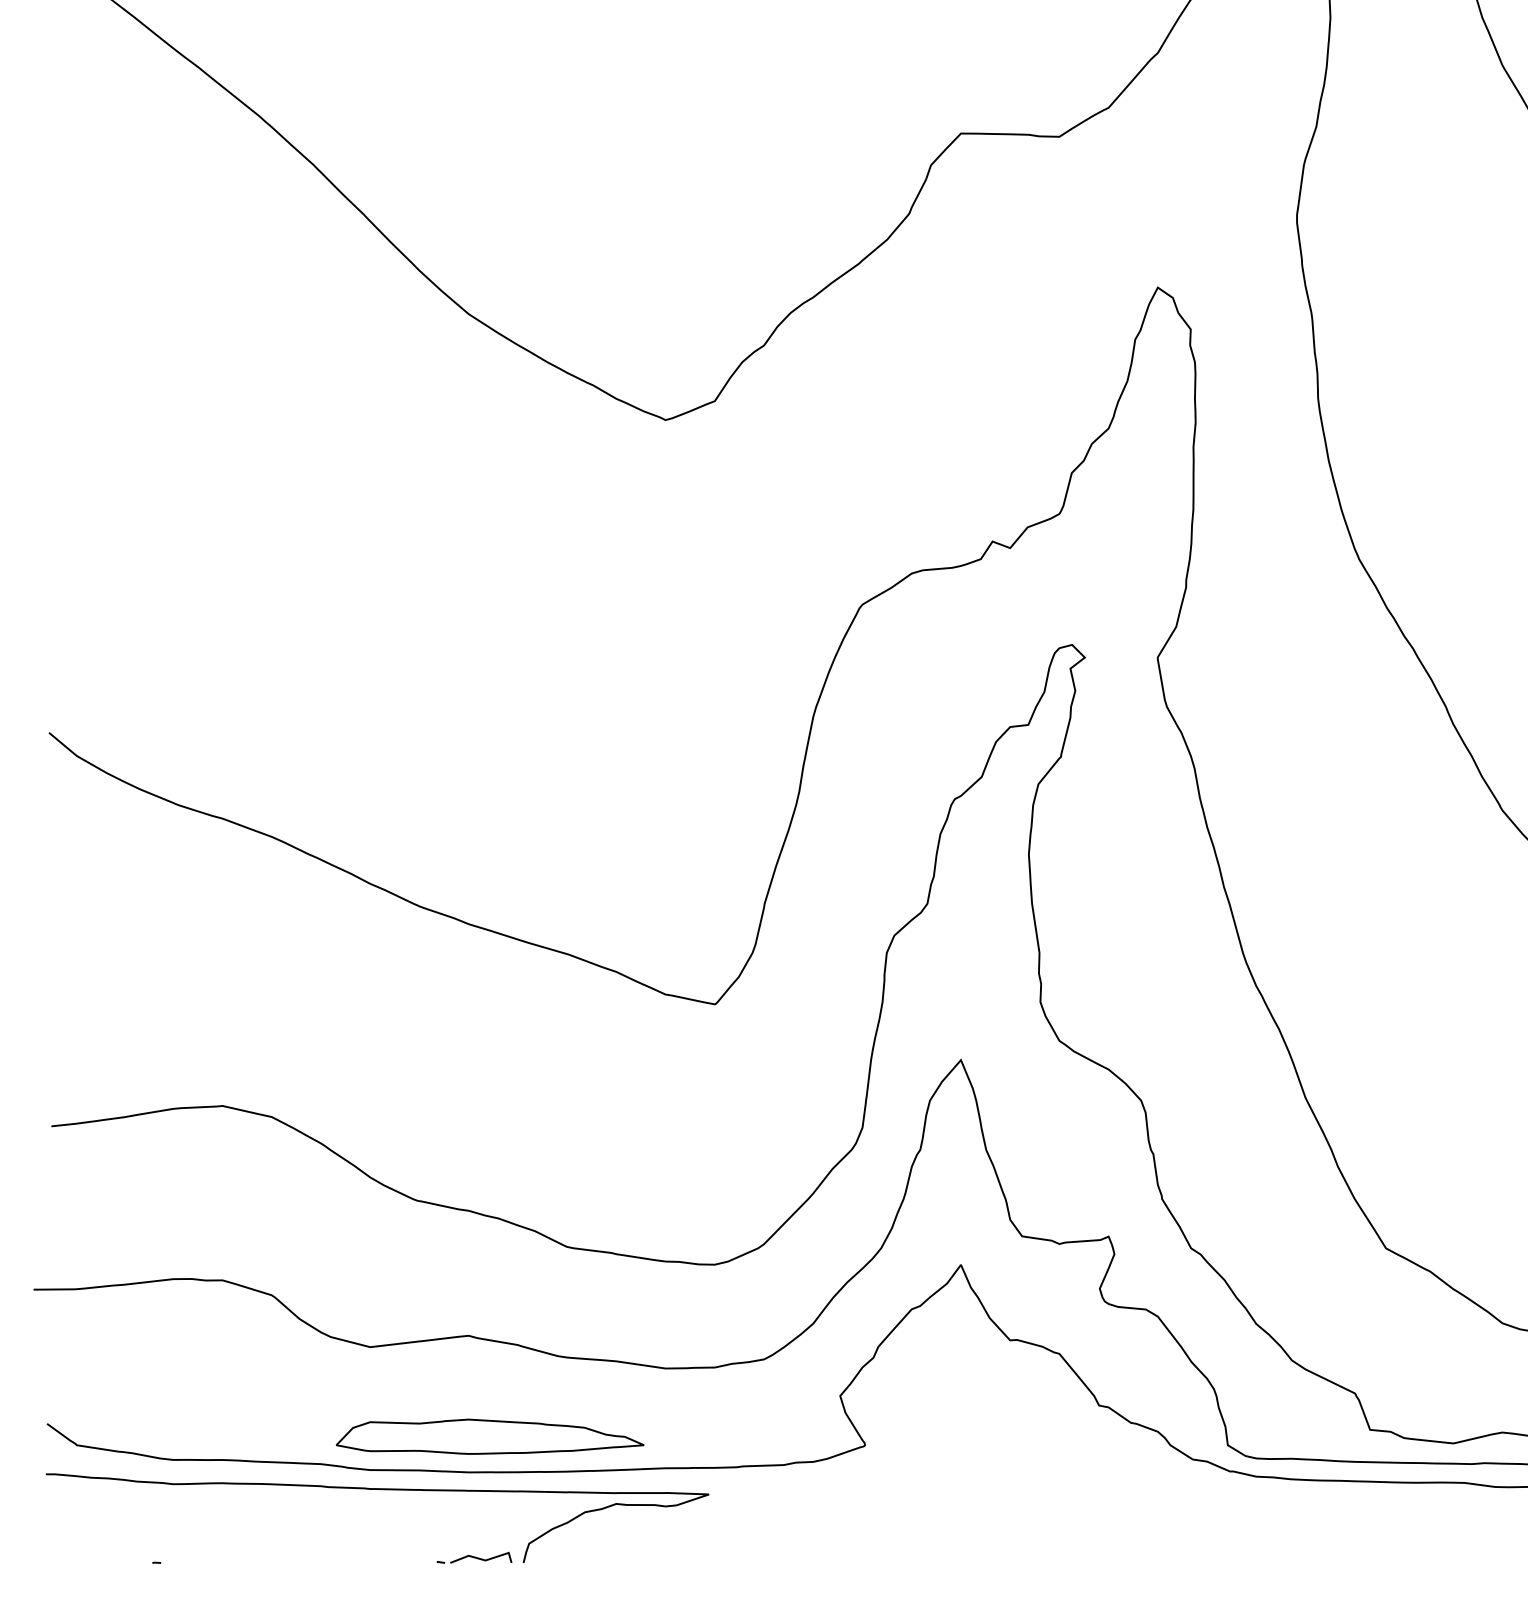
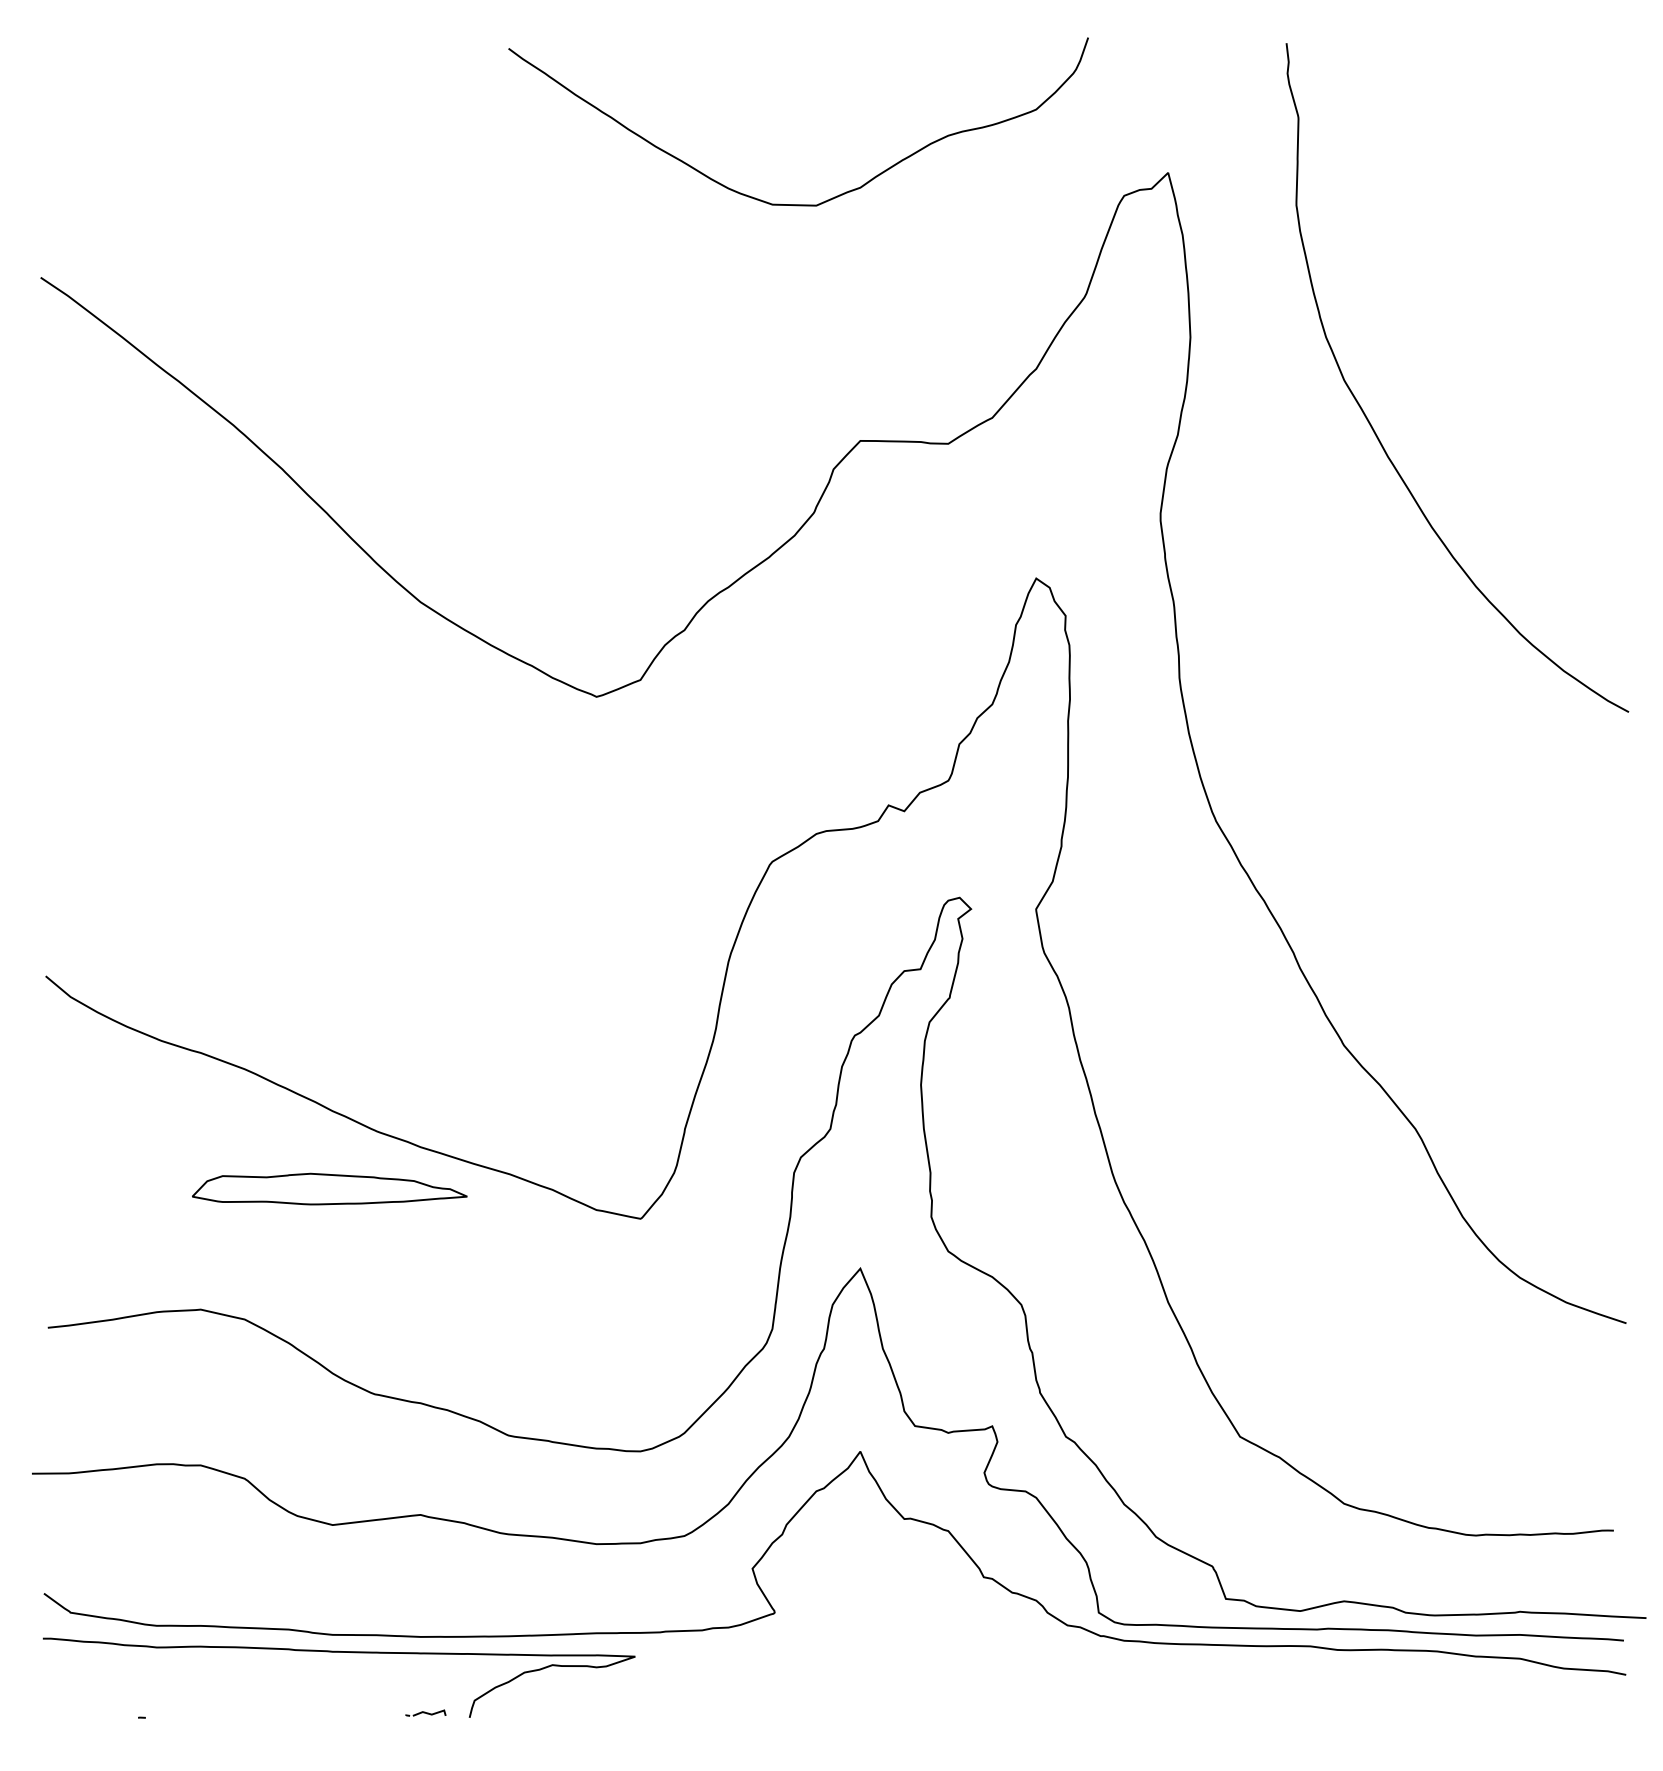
part: (489, 1436) -> (329, 1188), moved
part: (474, 1556) -> (425, 1712), size x0.6

